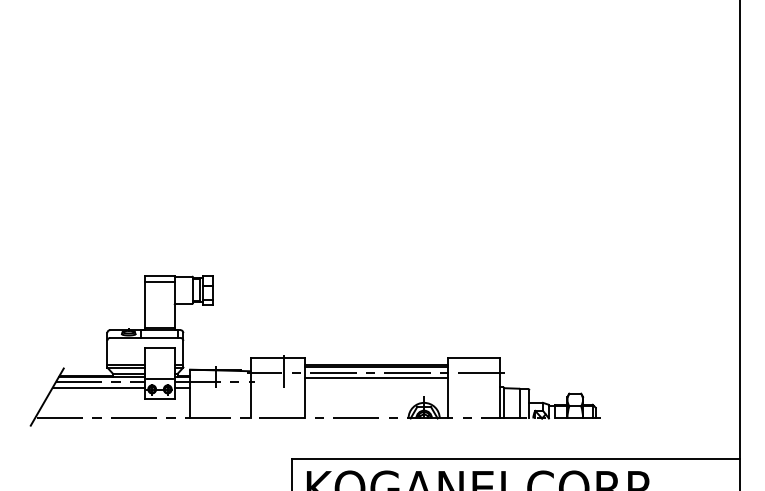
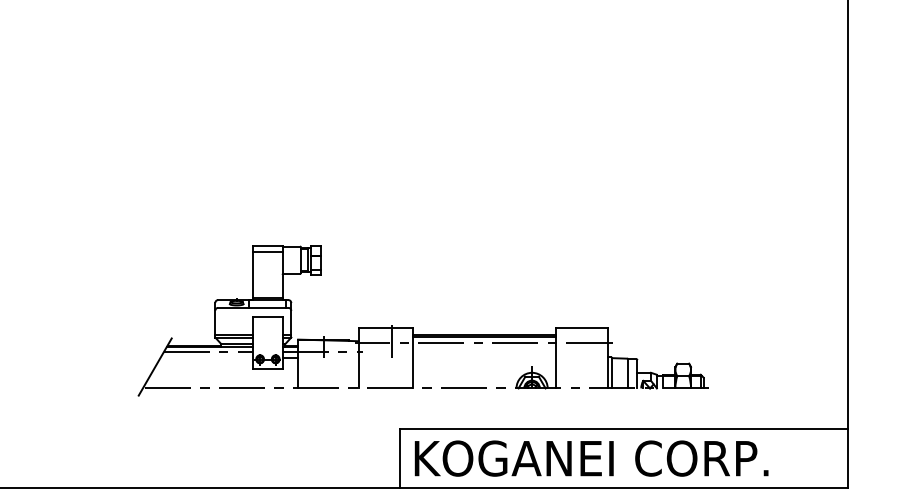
line: (376, 377) -> (484, 347), removed
line: (159, 378) -> (267, 348), removed
line: (98, 387) -> (206, 357), removed

